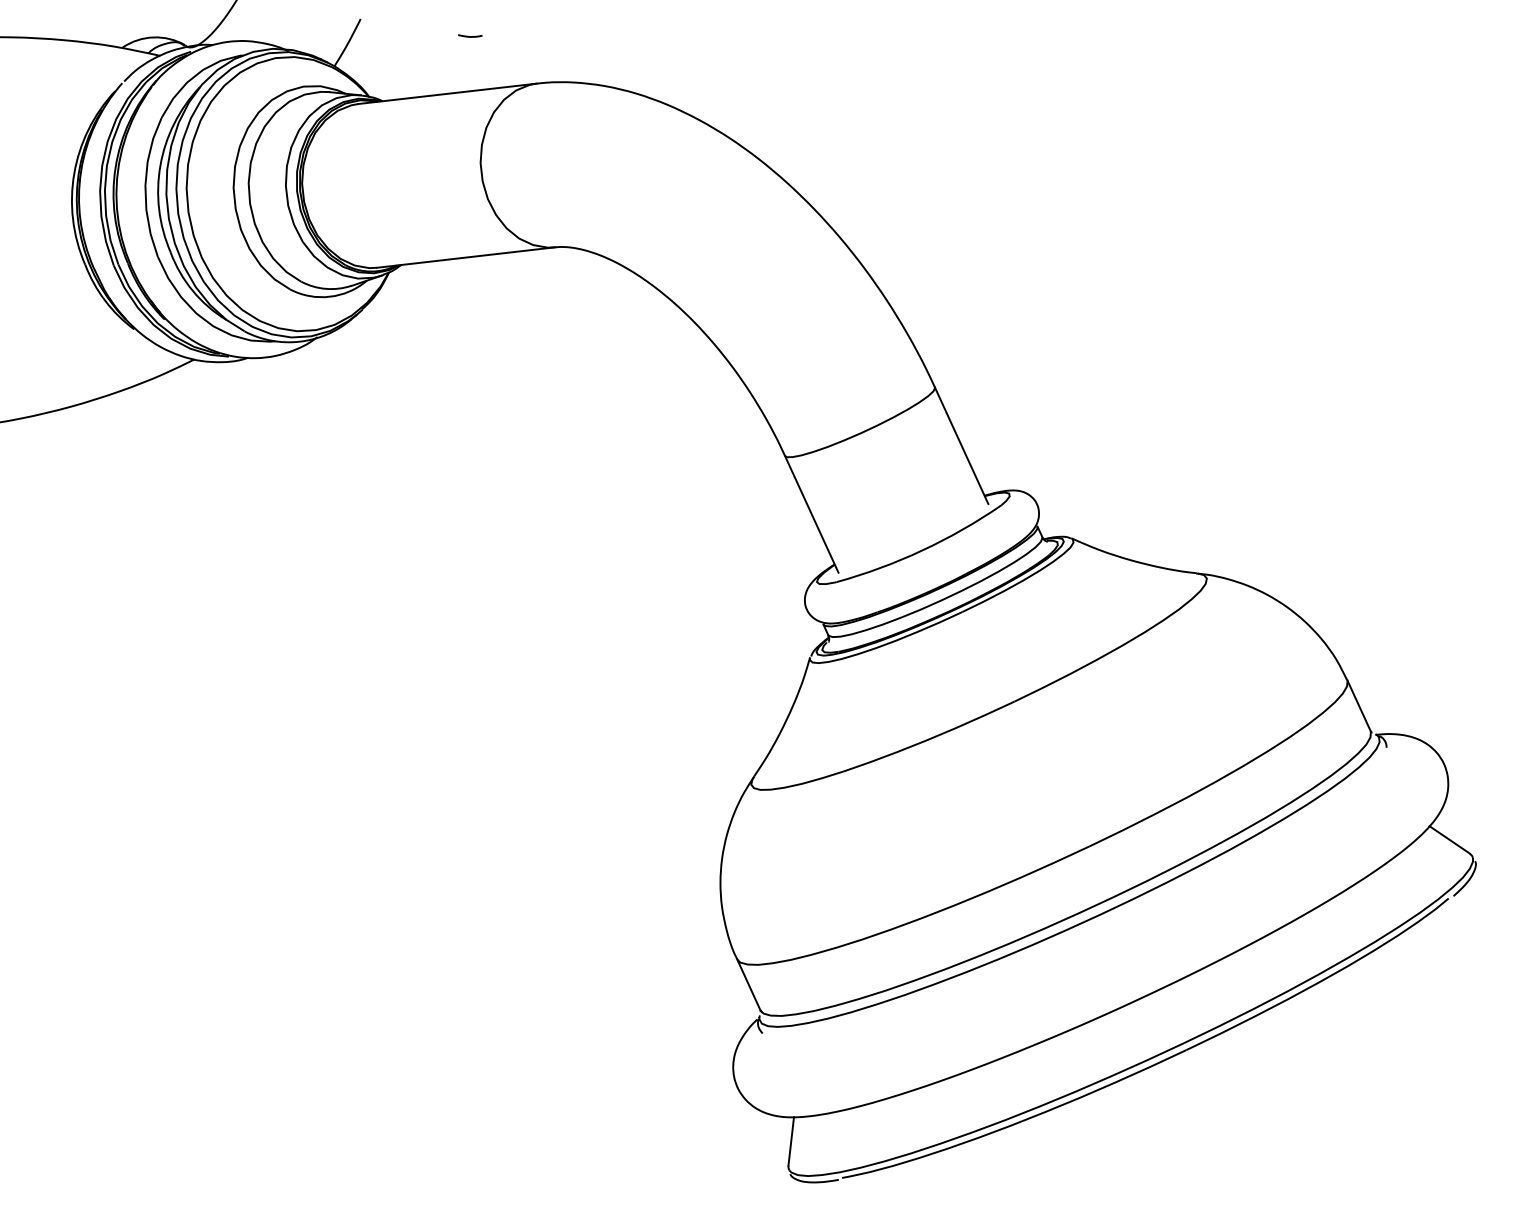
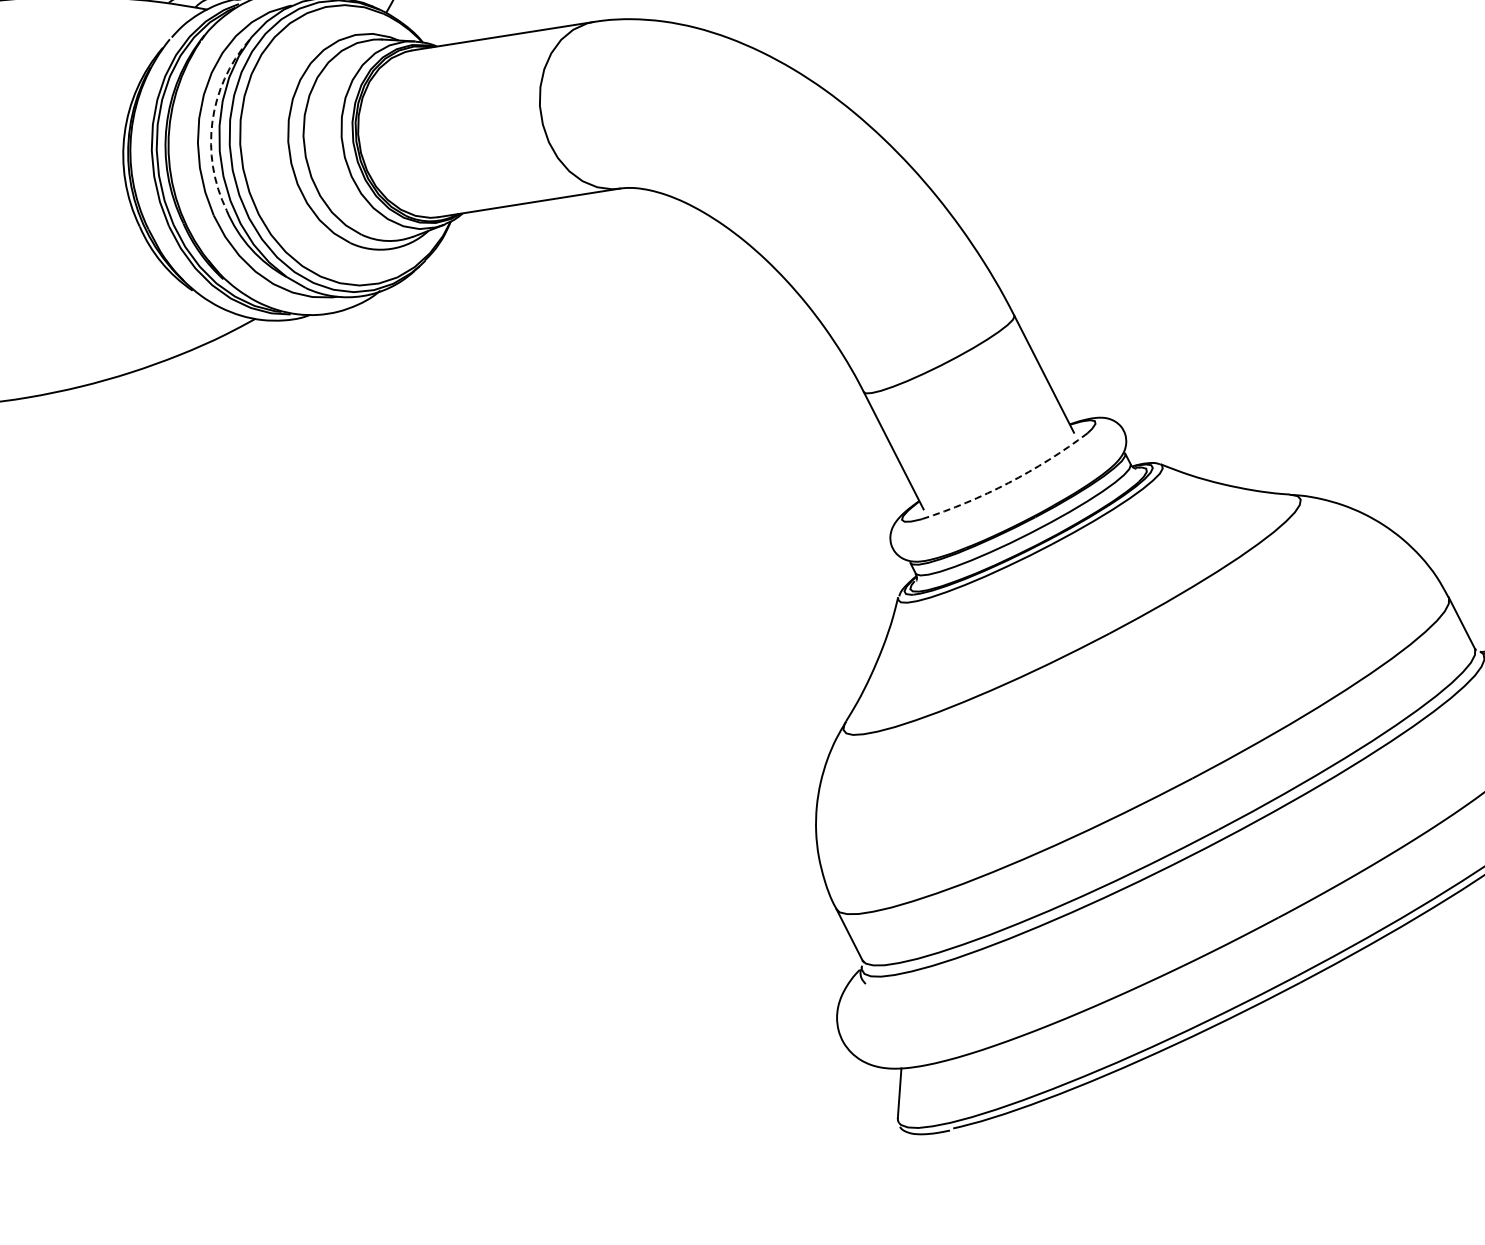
arc: (160, 165) -> (212, 121), solid -> dashed
arc: (922, 550) -> (1008, 483), solid -> dashed

